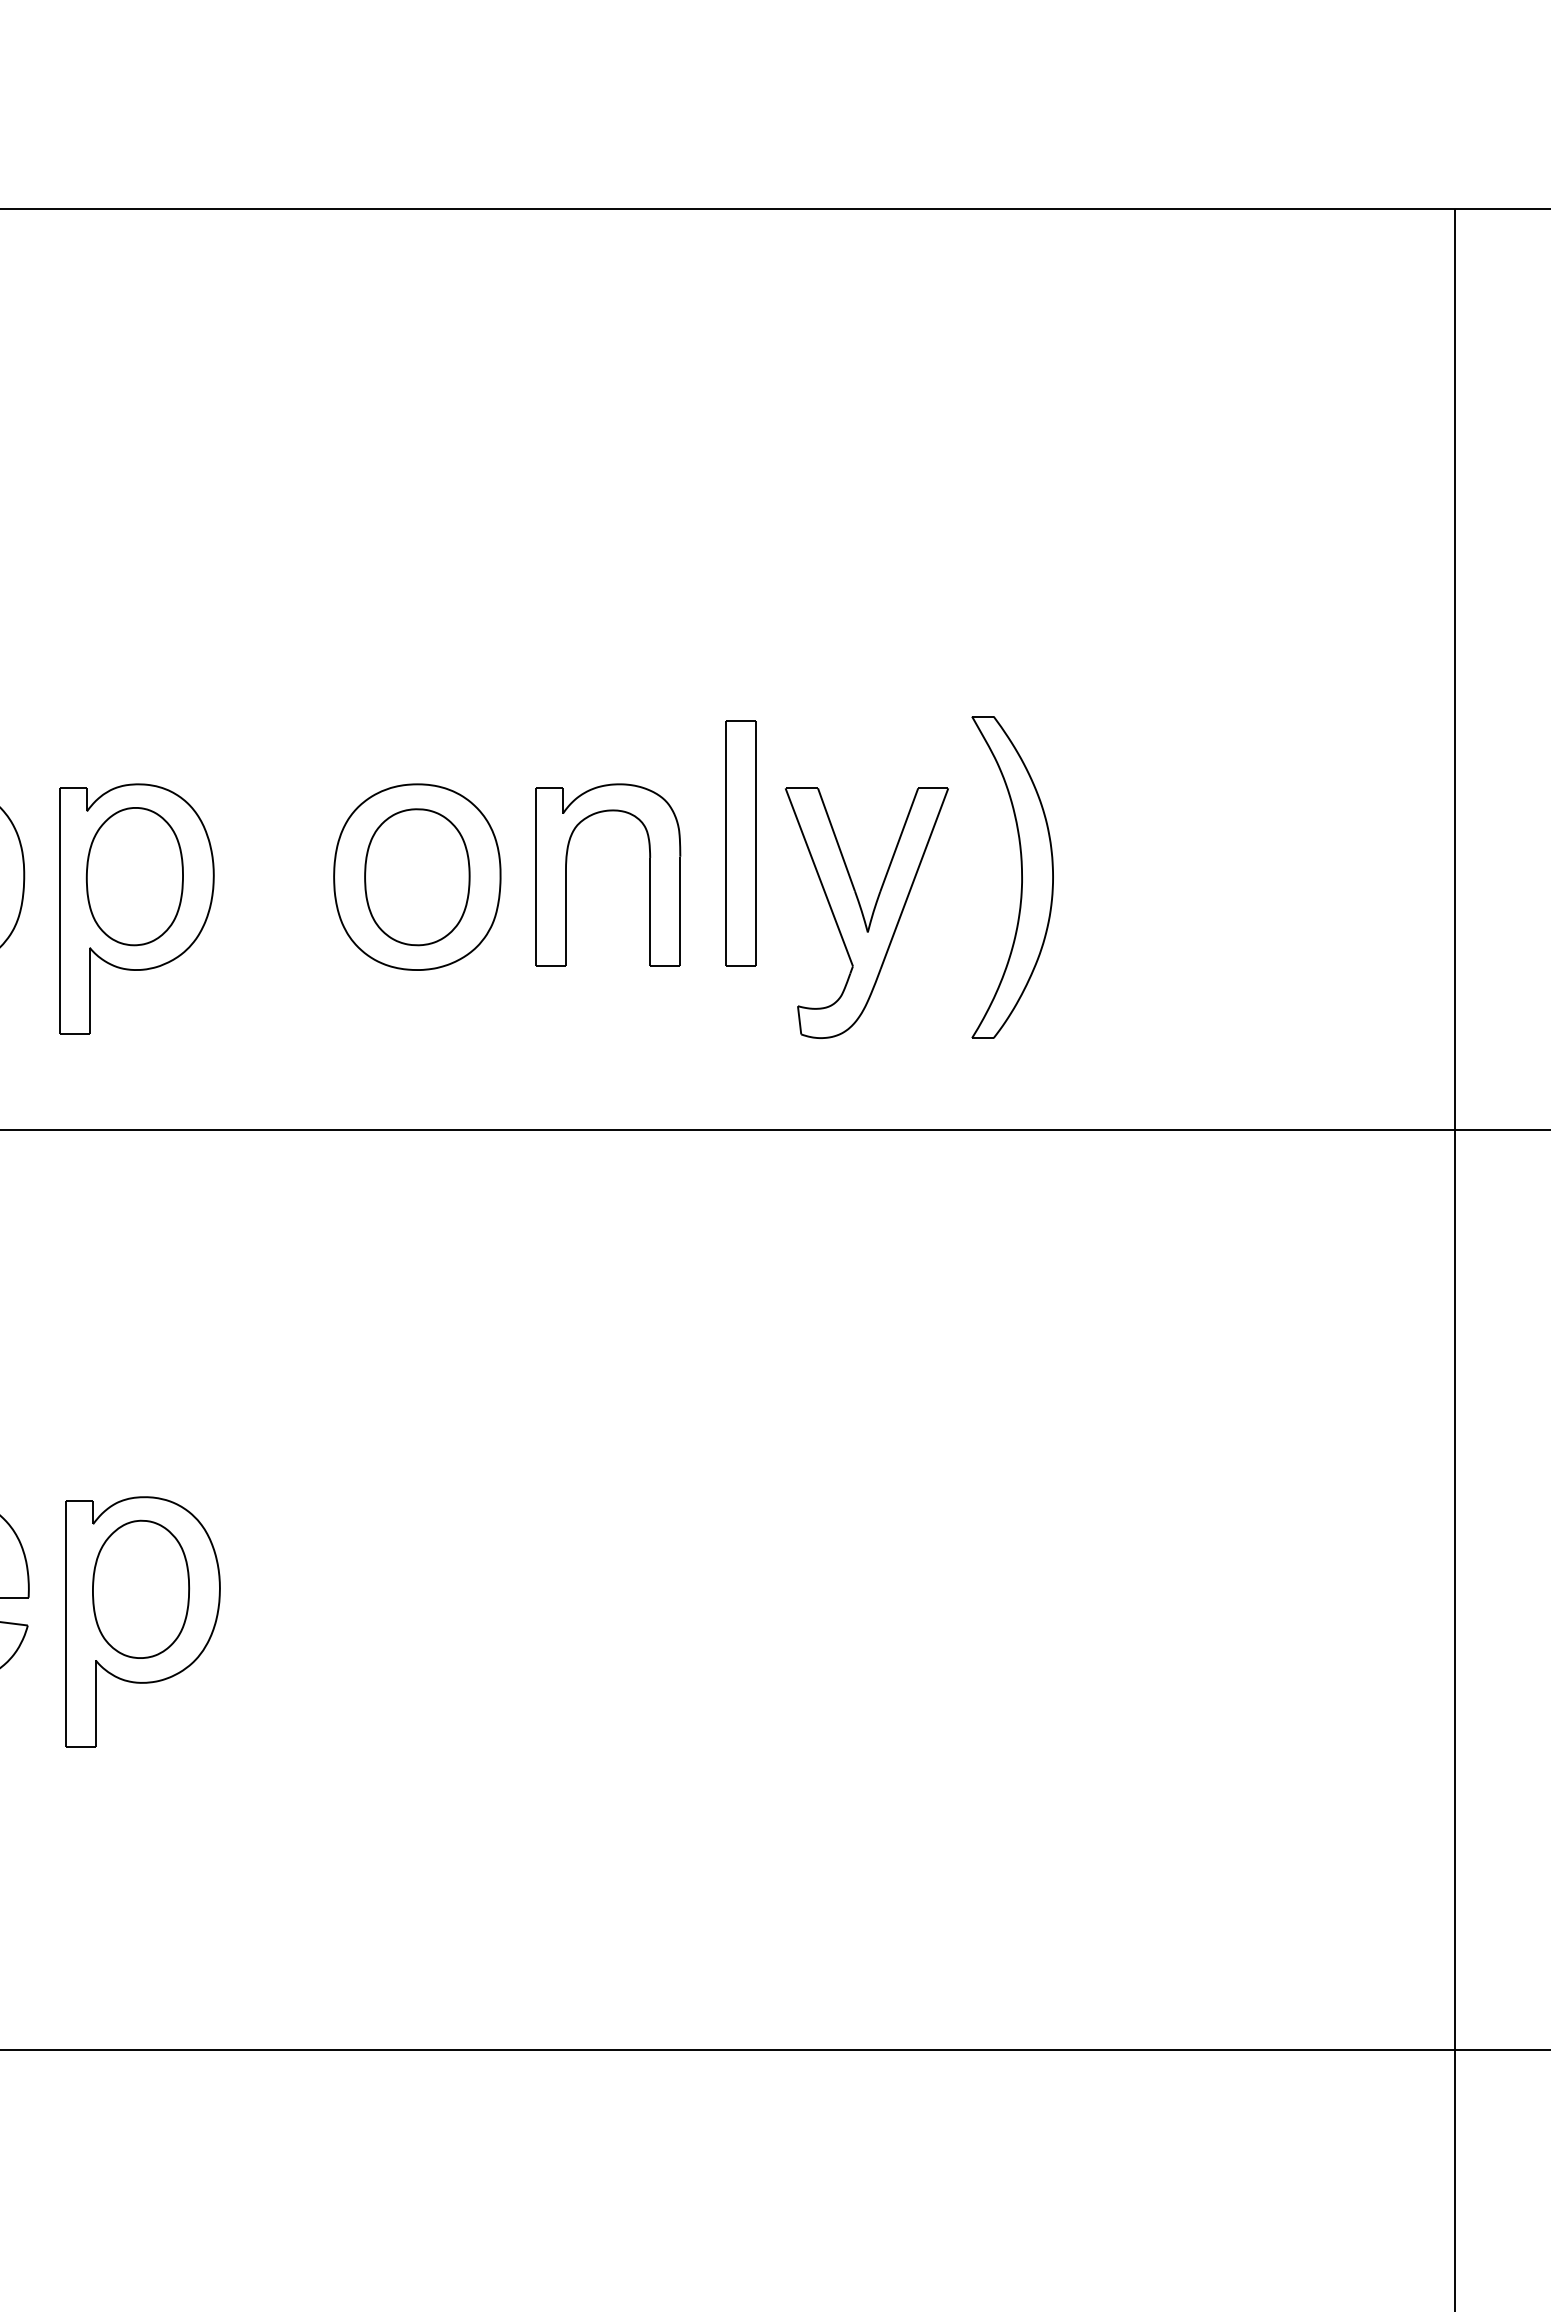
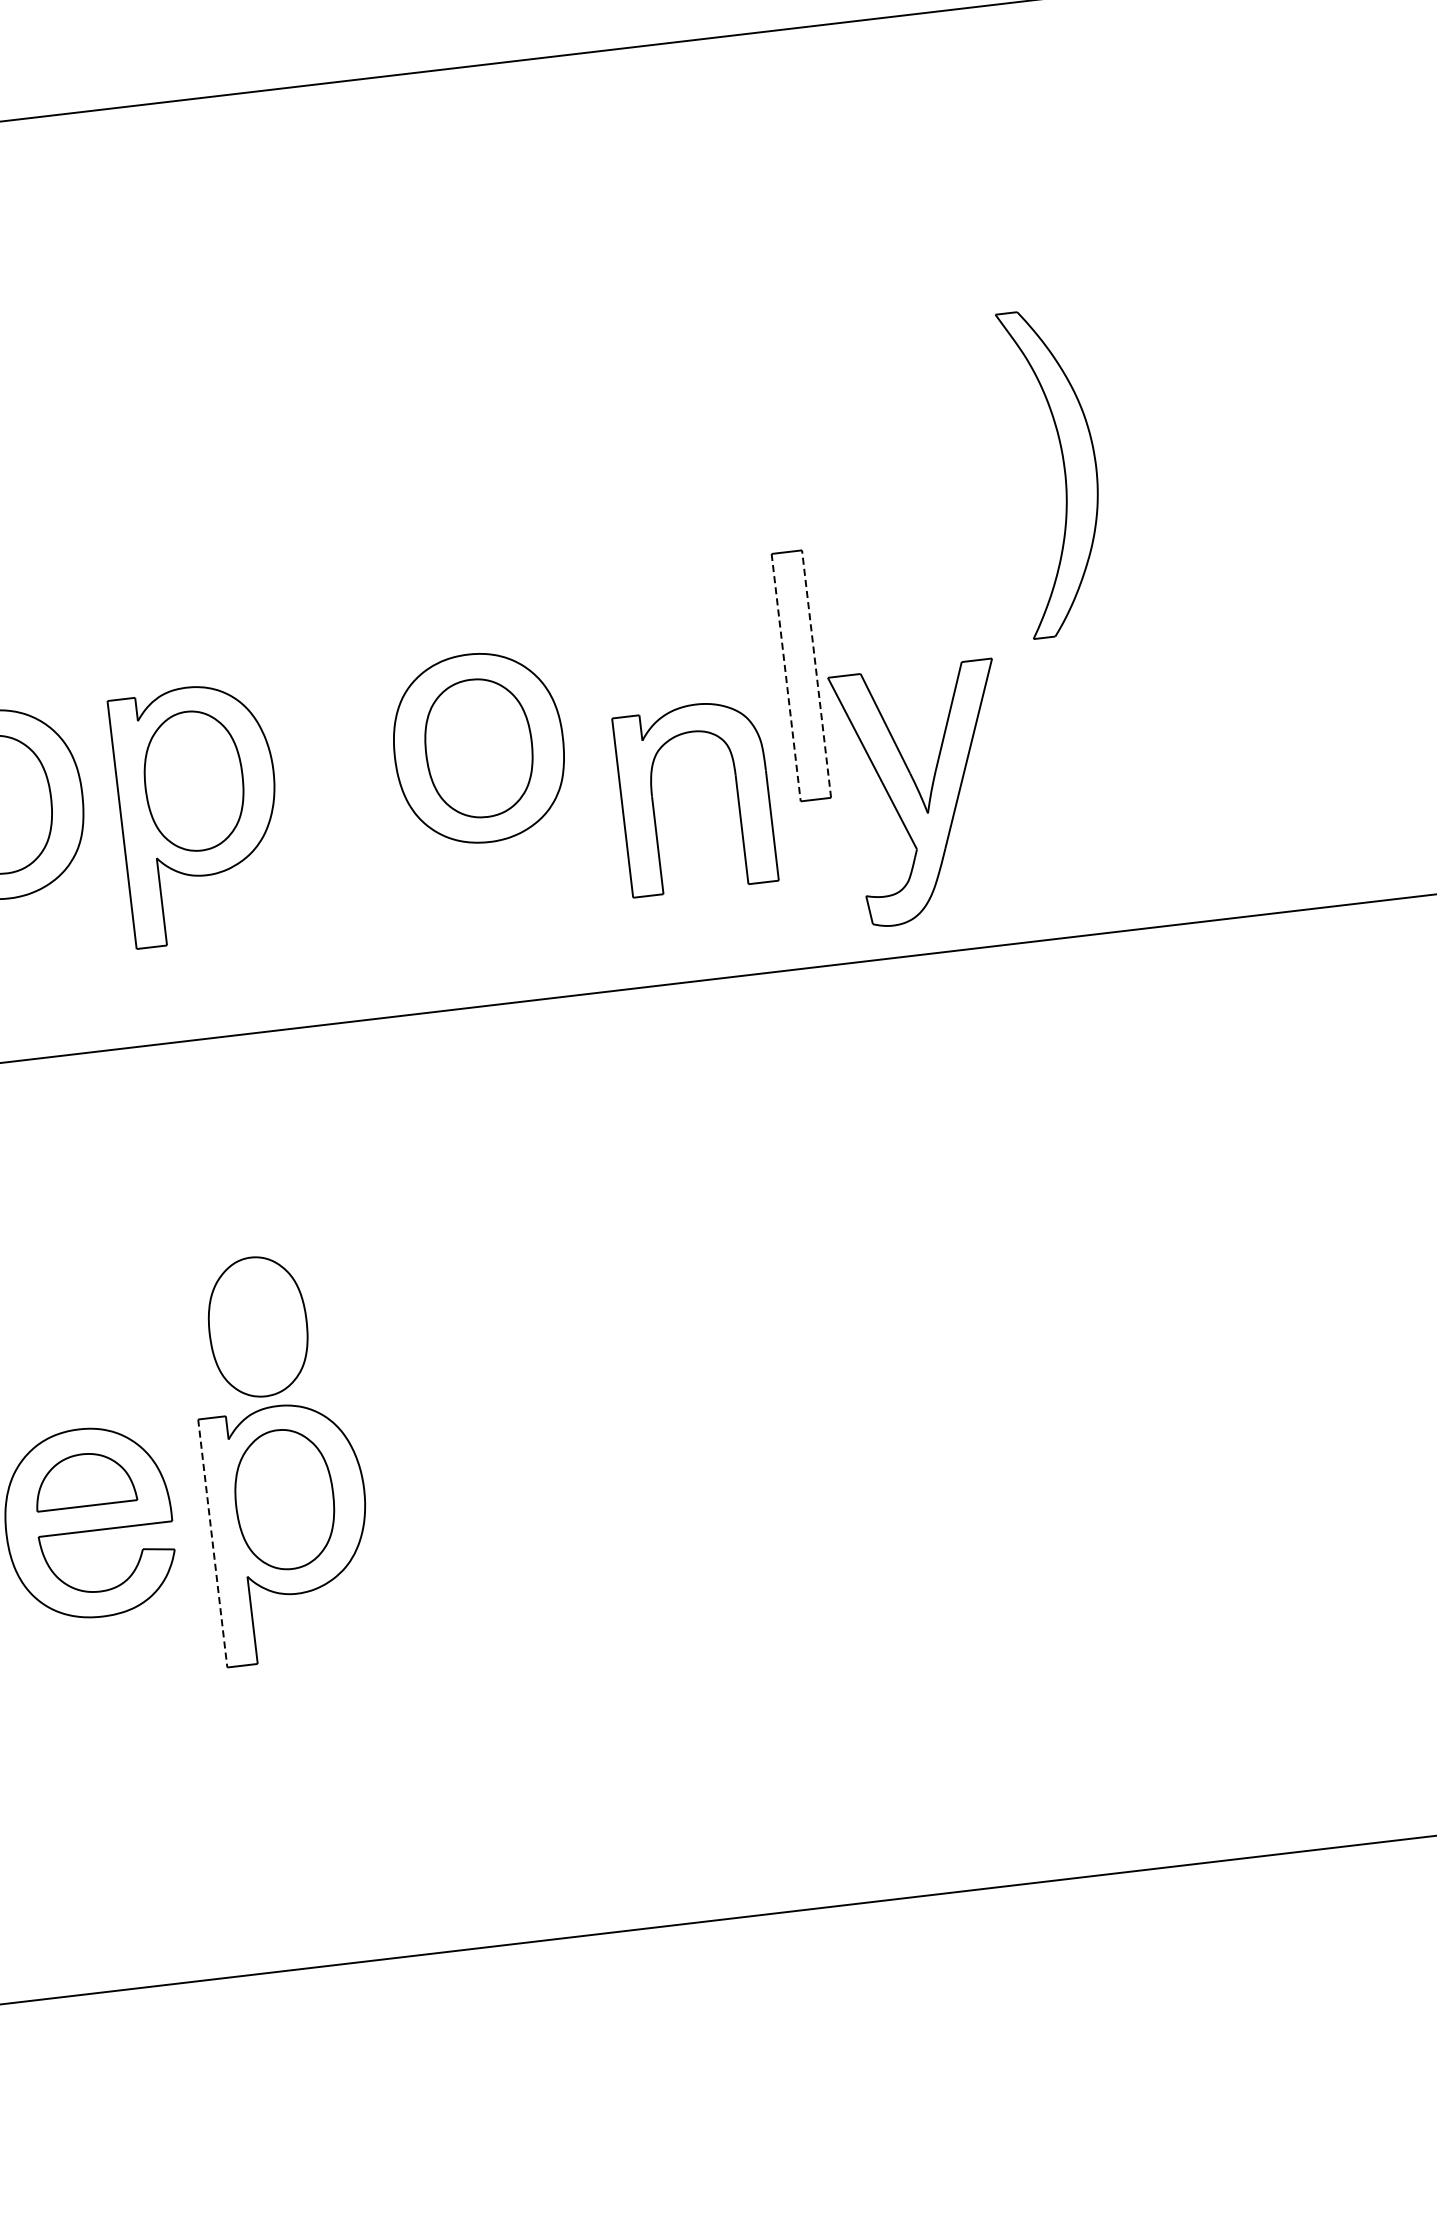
line: (725, 843) -> (785, 677), solid -> dashed
line: (755, 843) -> (816, 674), solid -> dashed
part: (649, 874) -> (736, 791), moved
part: (1021, 877) -> (1064, 471), moved
part: (866, 912) -> (924, 793), moved
part: (134, 1417) -> (257, 1326), added
line: (65, 1624) -> (212, 1543), solid -> dashed

